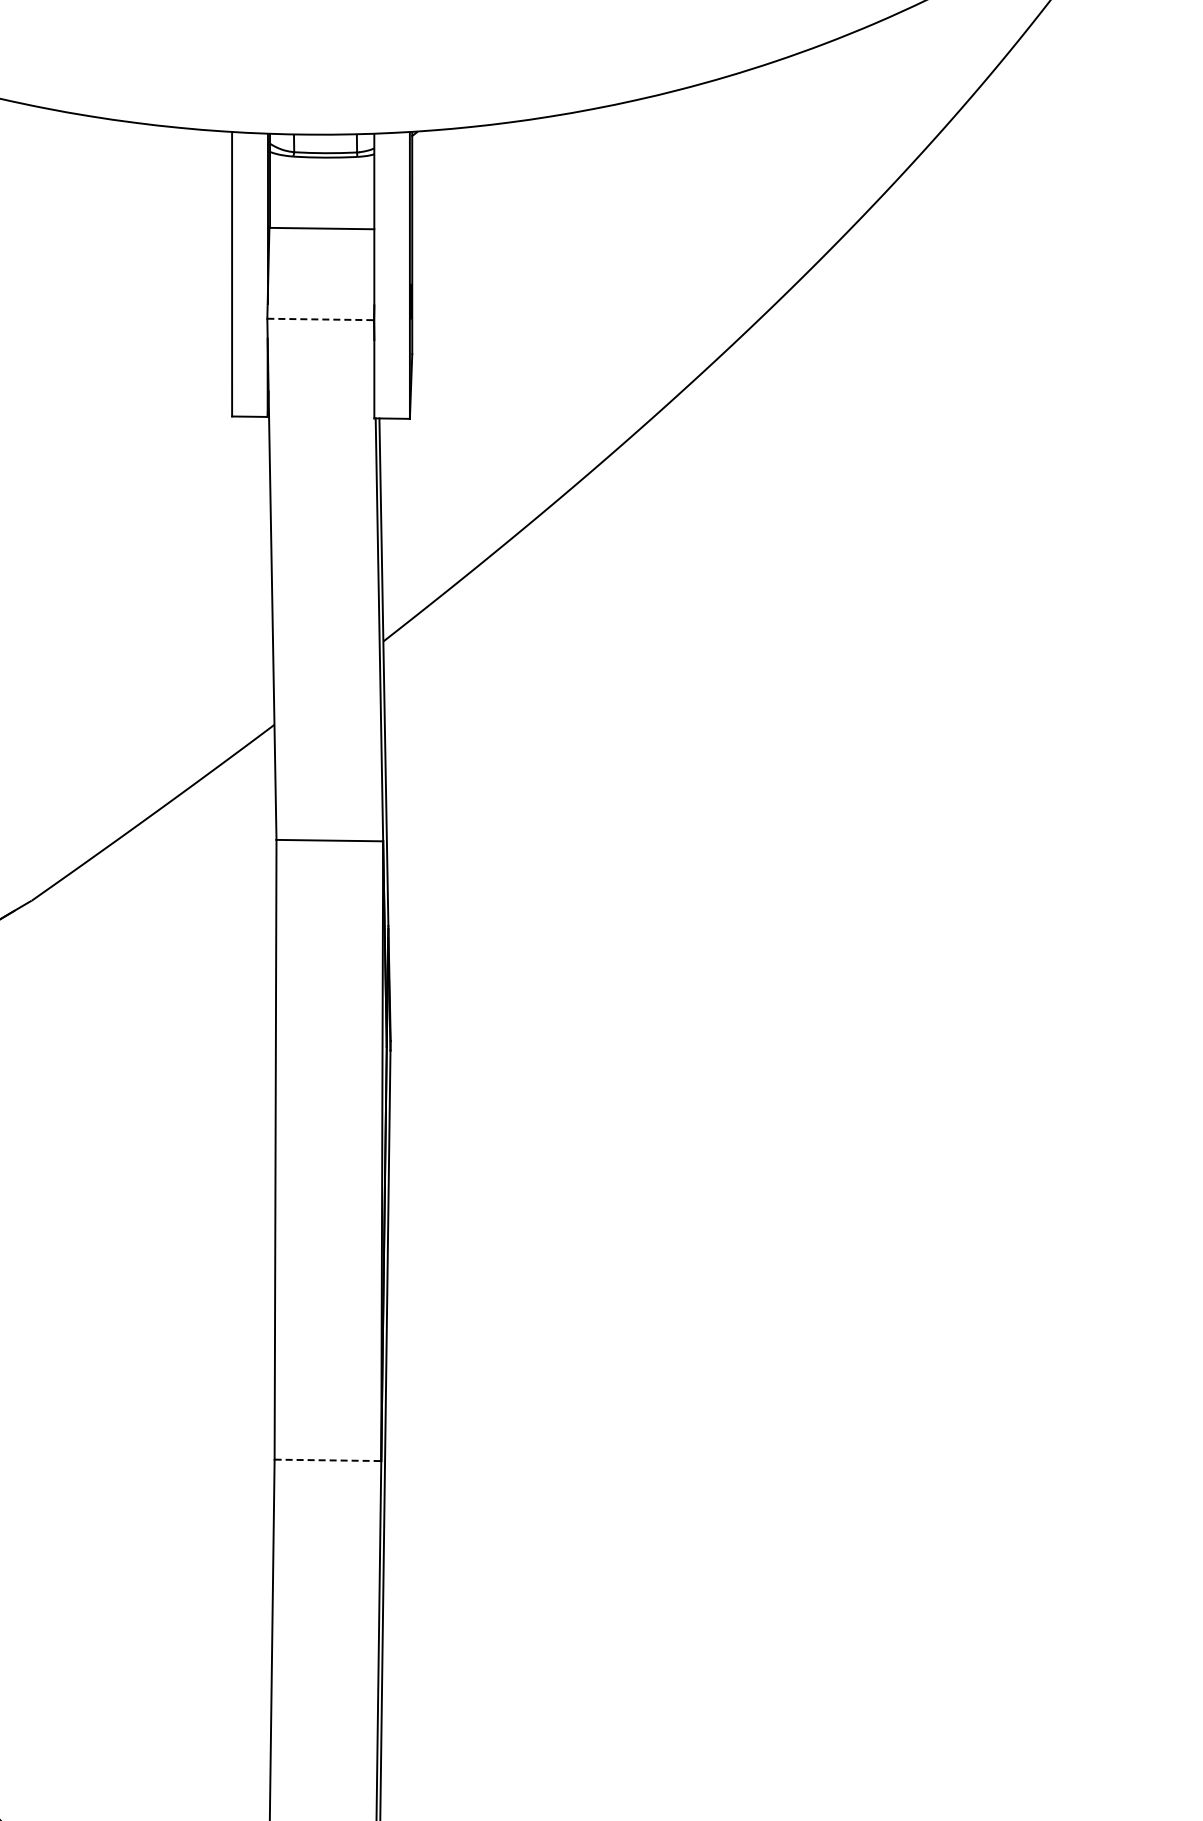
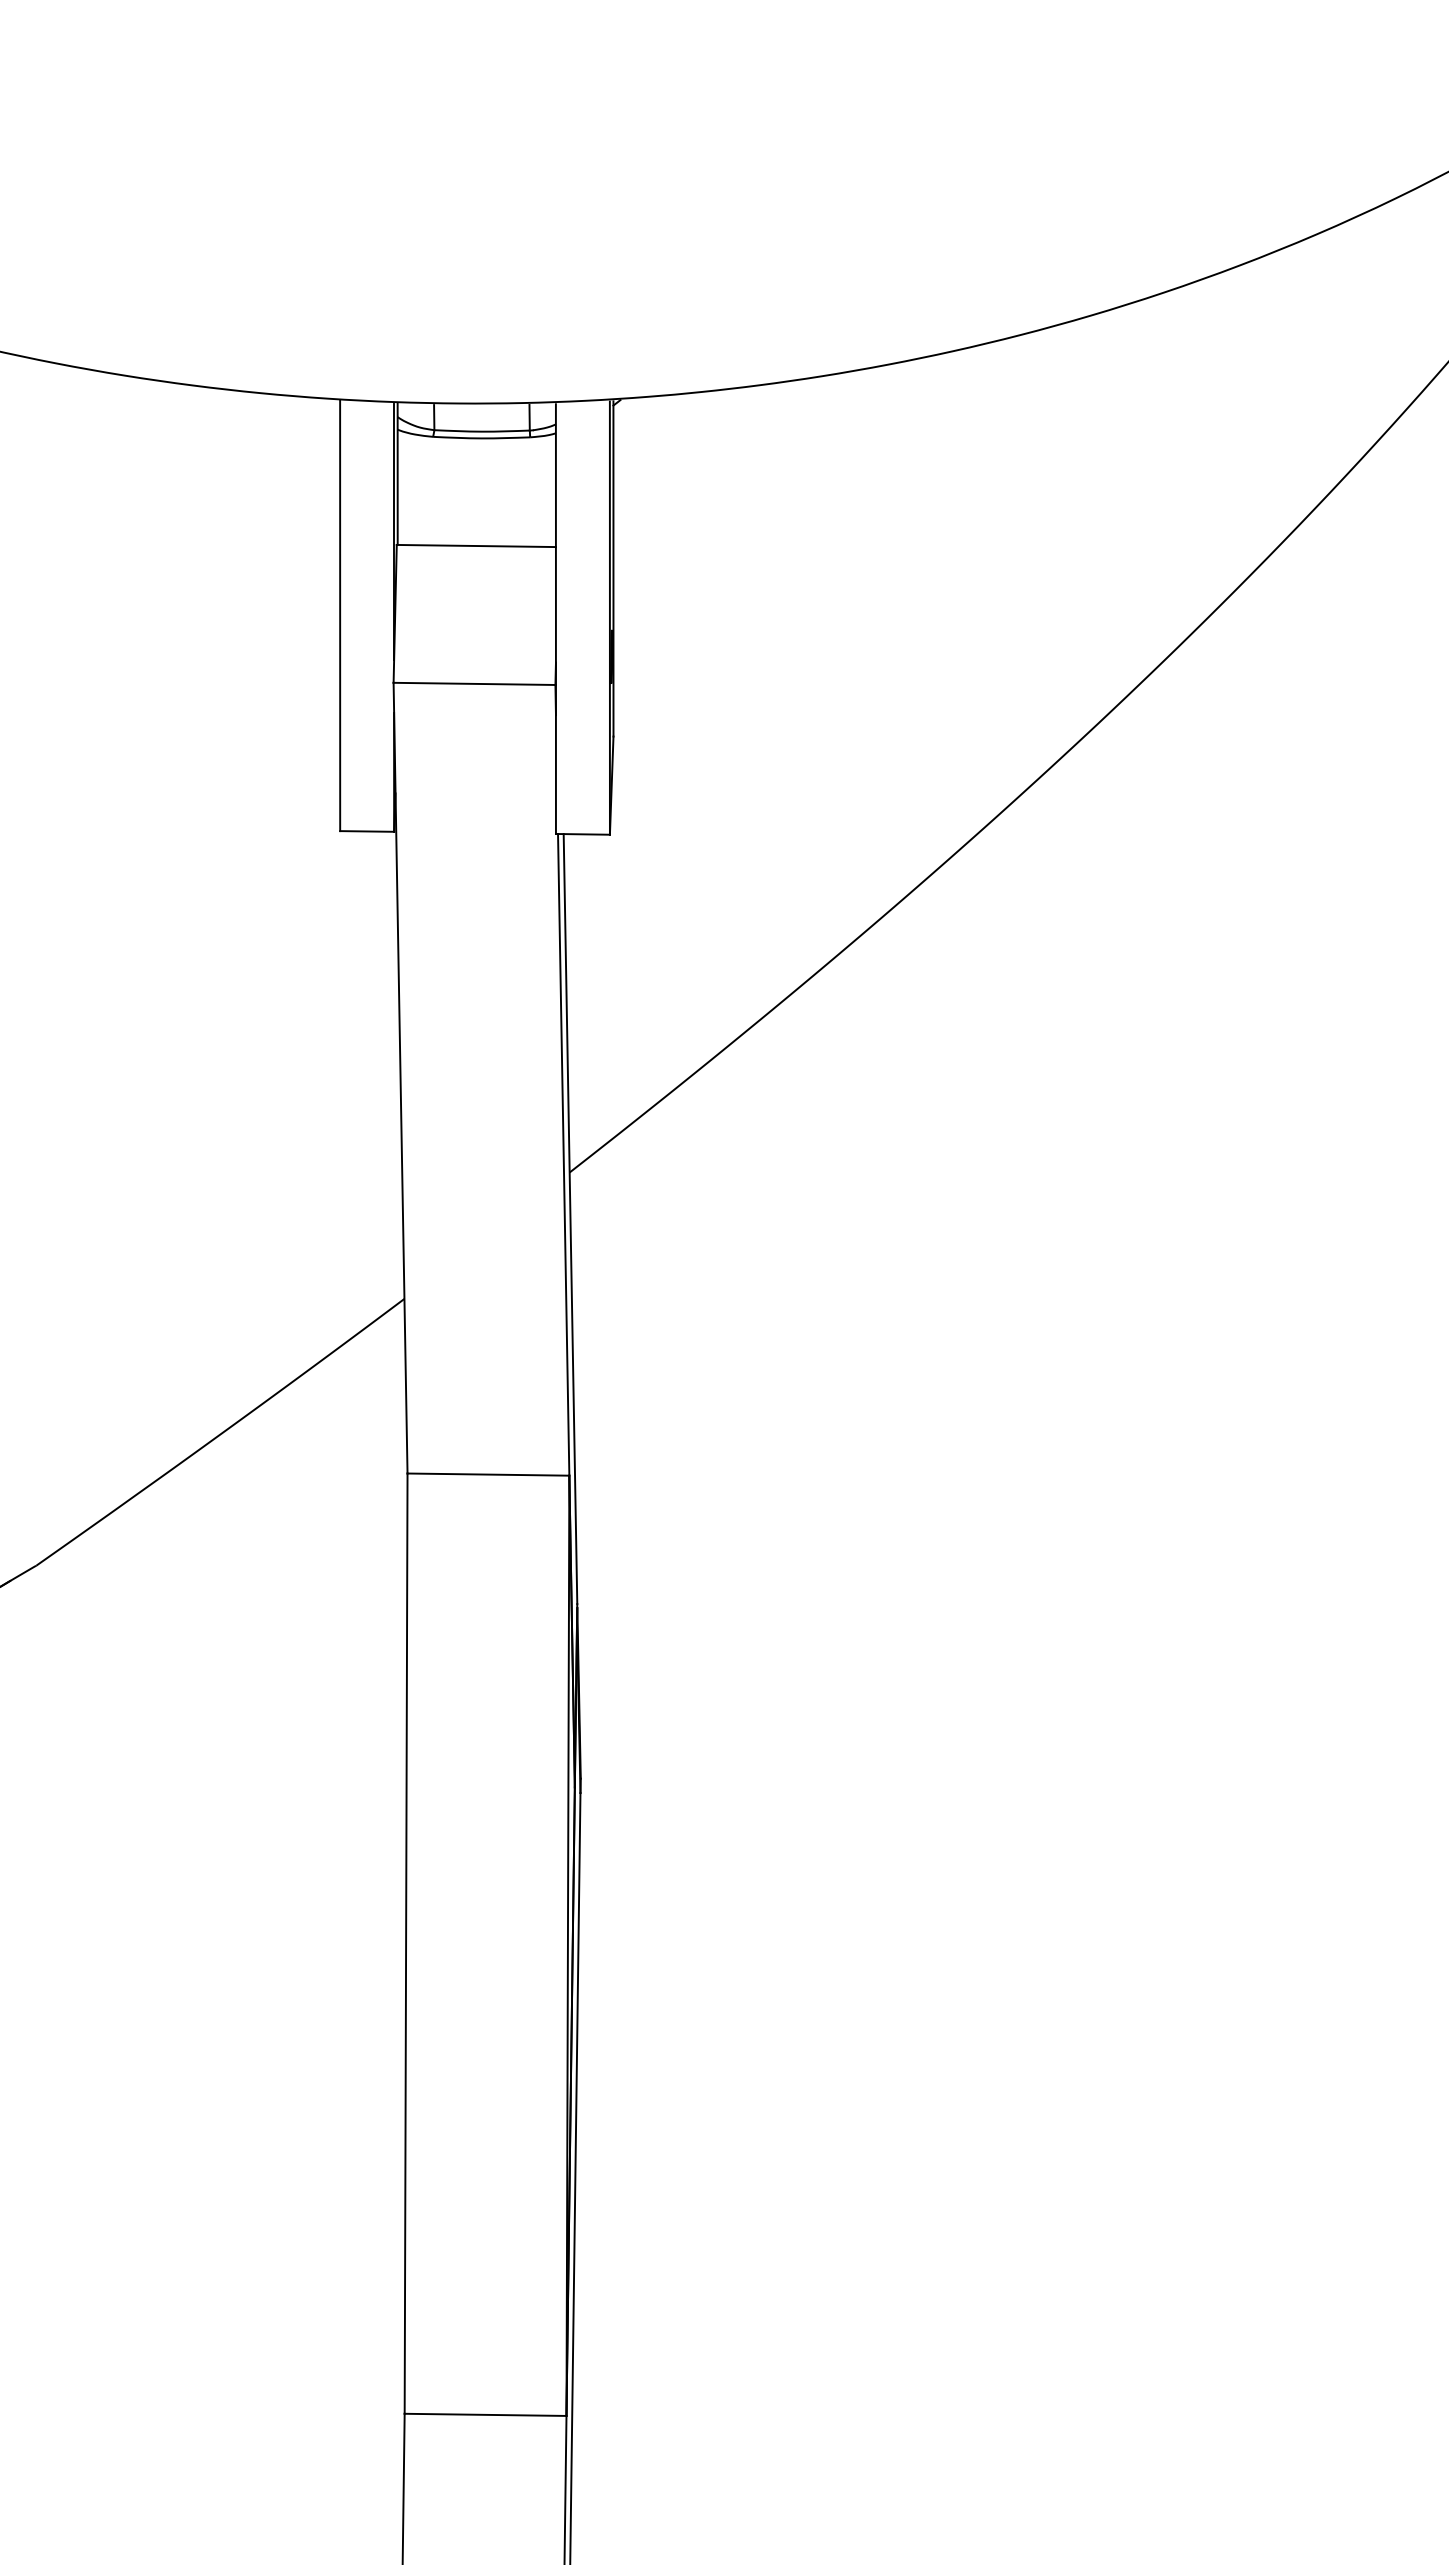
line: (321, 319) -> (475, 683), dashed -> solid
line: (328, 1460) -> (486, 2415), dashed -> solid

